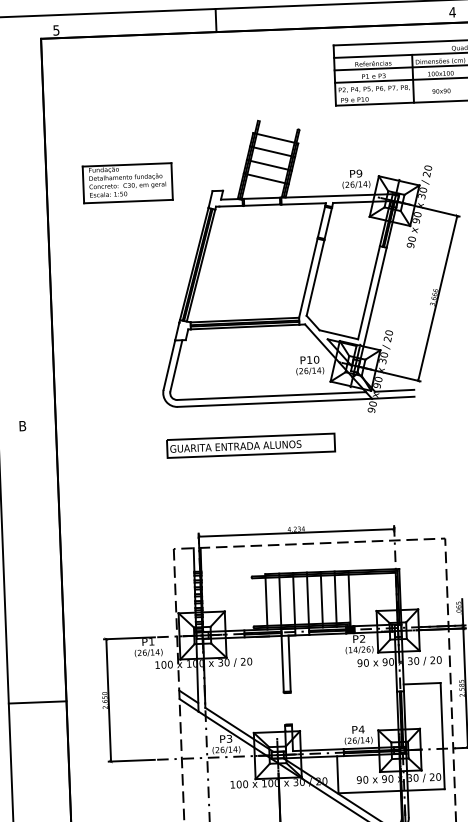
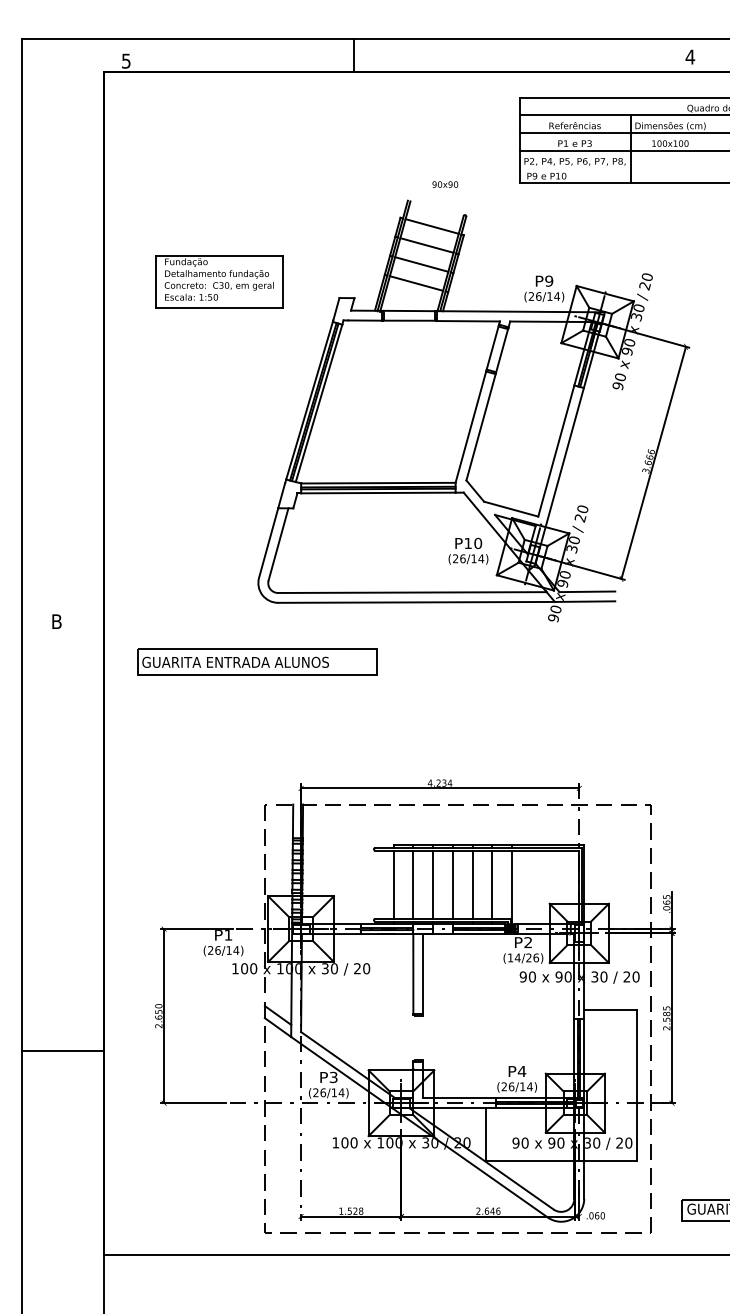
text: (441, 91) -> (445, 184), moved
part: (251, 445) -> (257, 661), moved
line: (37, 702) -> (62, 1051), moved

